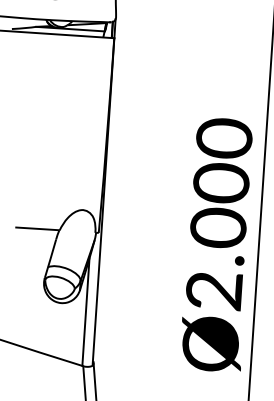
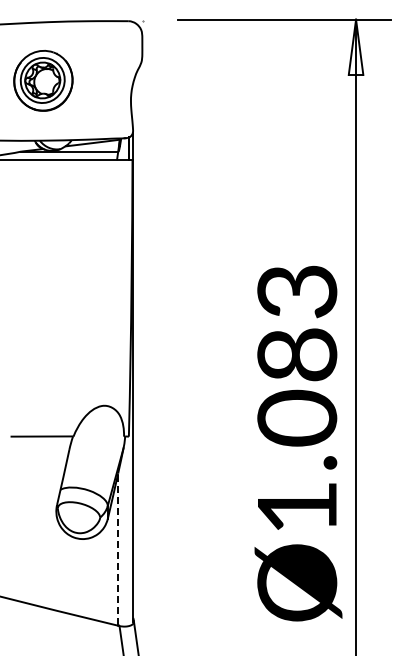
text: (219, 214) -> (297, 398), Ø2.000 -> Ø1.083
line: (86, 312) -> (118, 549), solid -> dashed

